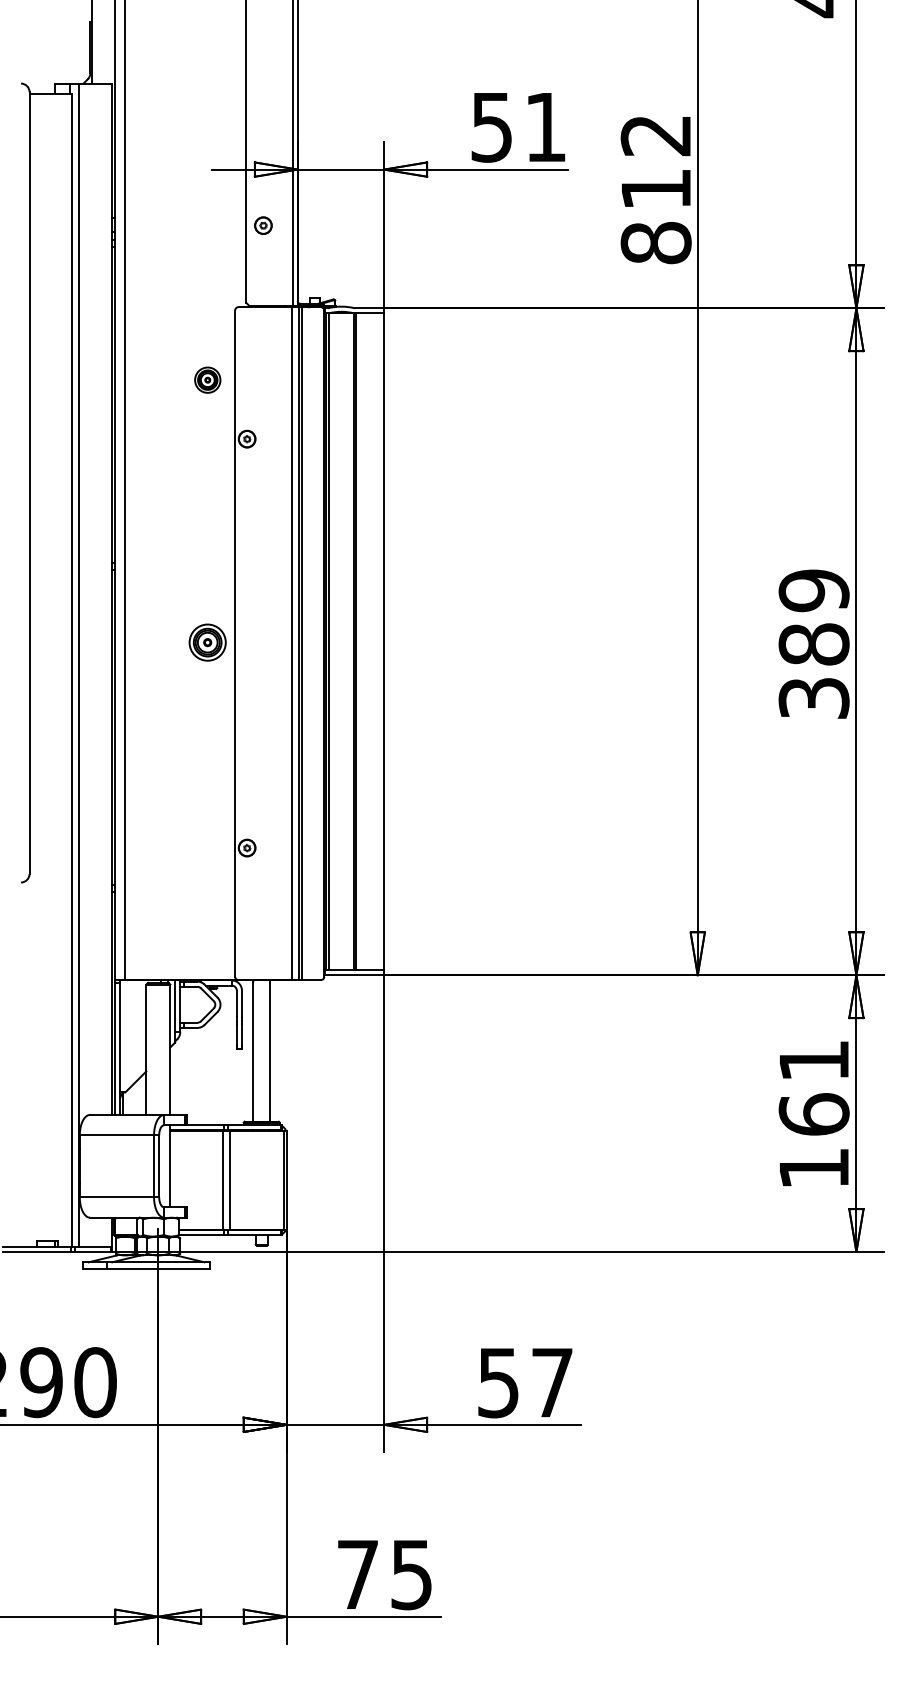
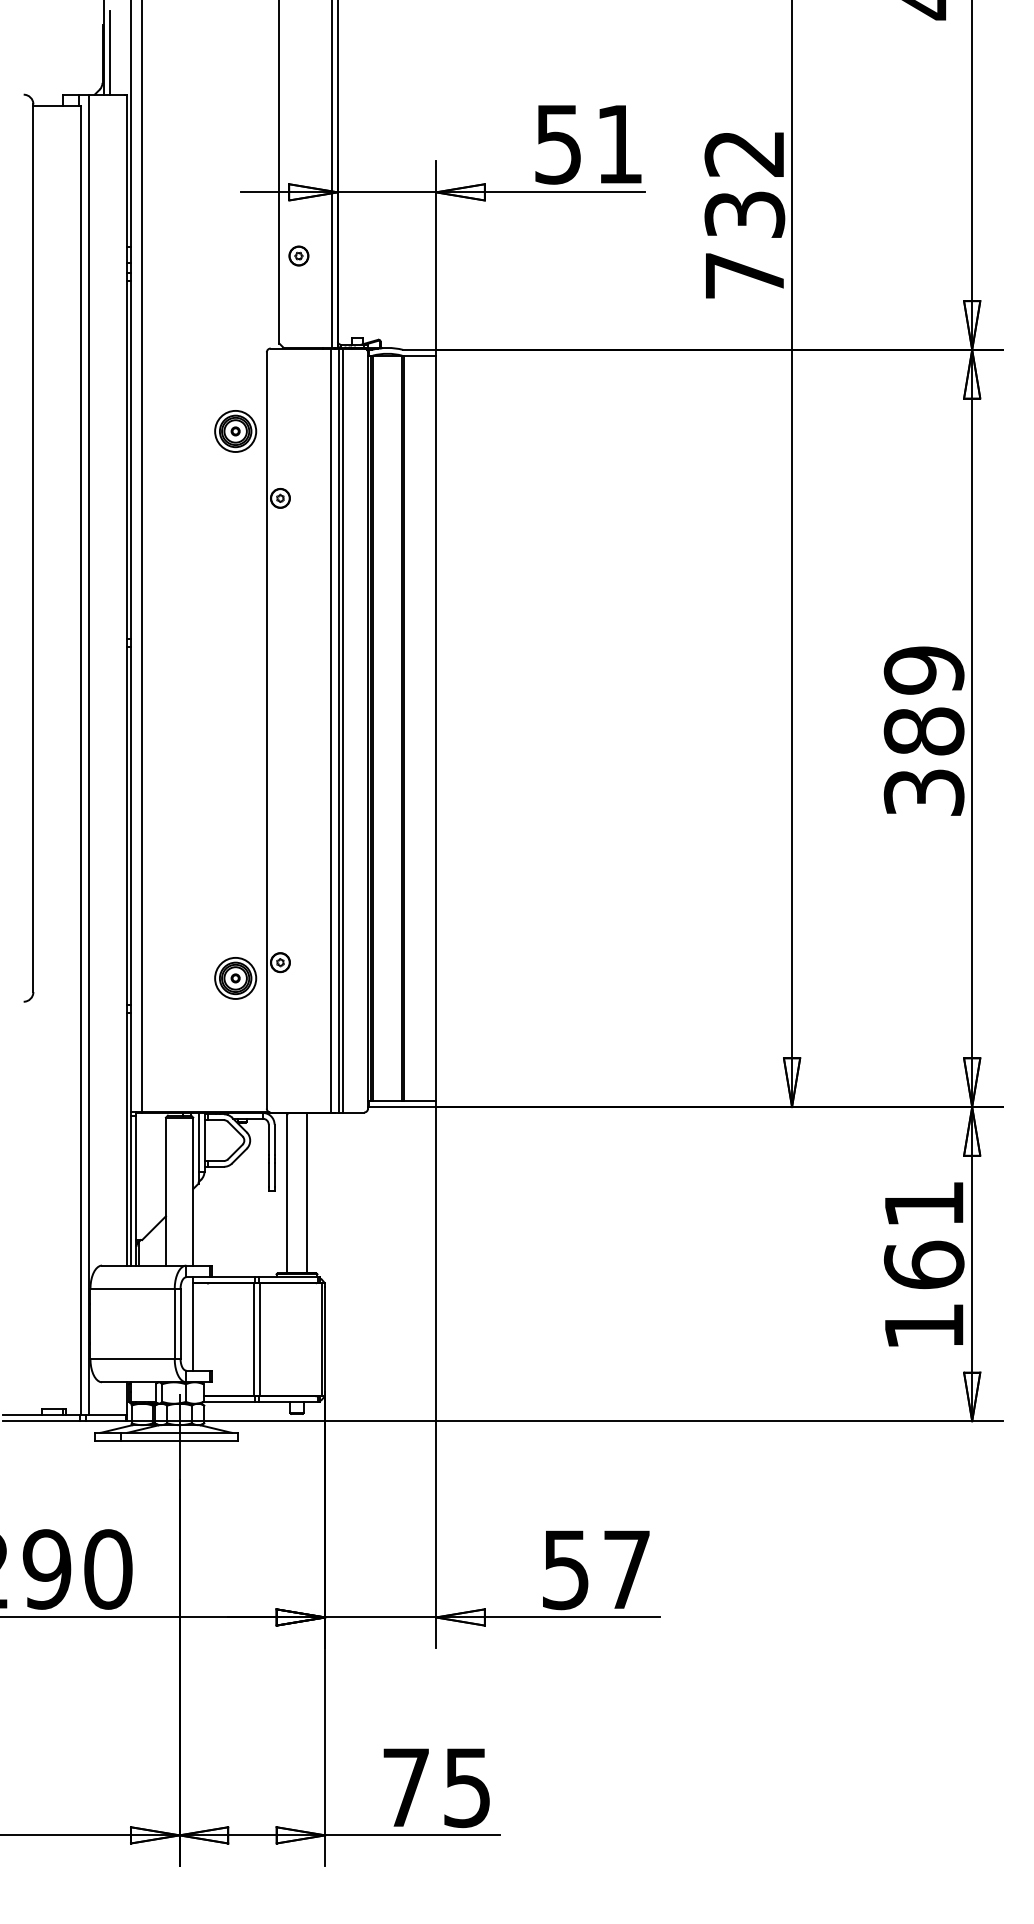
line: (96, 46) -> (109, 52), added
text: (655, 216) -> (744, 245), 812 -> 732
part: (207, 380) -> (235, 431), size x1.43
part: (207, 642) -> (235, 978), moved

